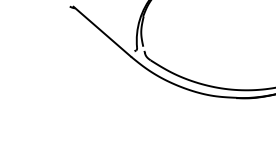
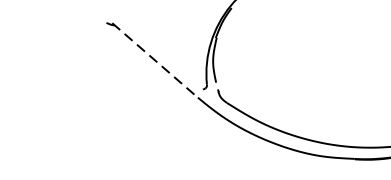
line: (102, 32) -> (155, 61), solid -> dashed

